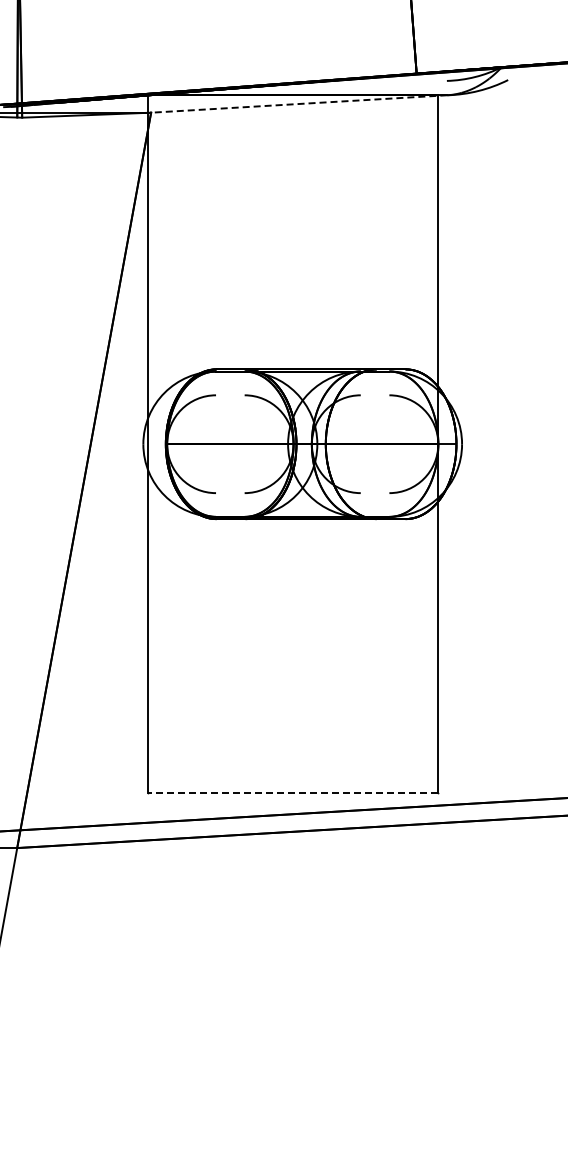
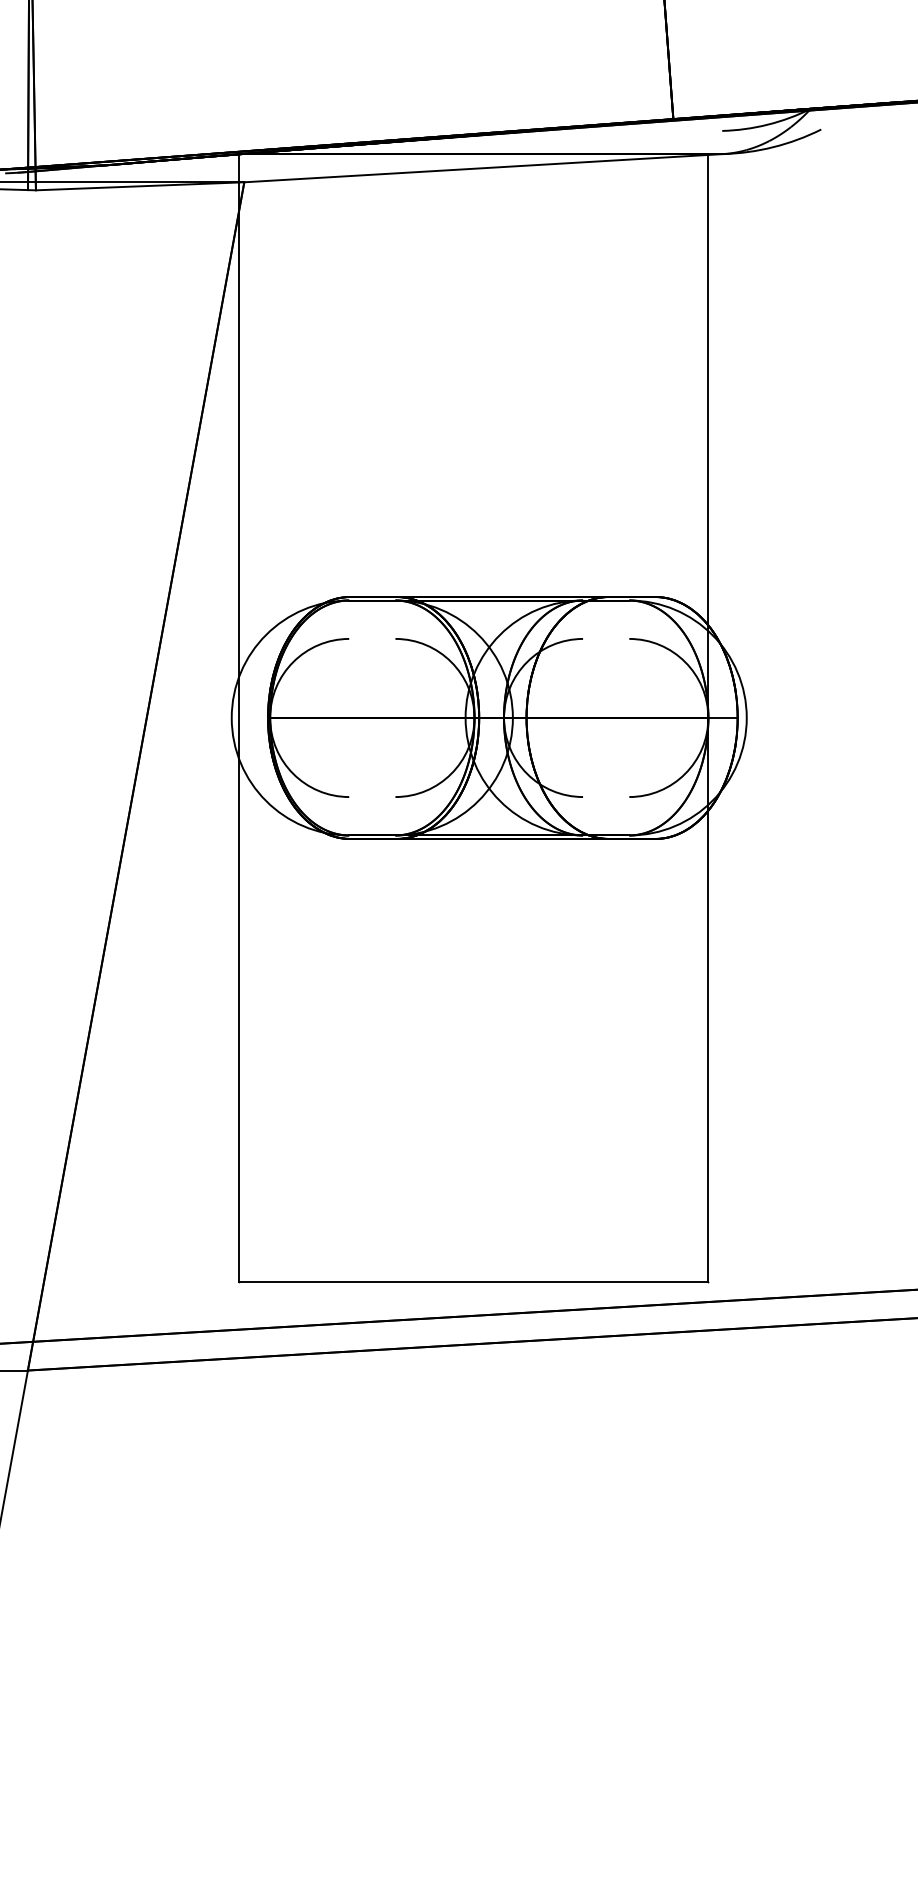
line: (298, 104) -> (482, 169), dashed -> solid
line: (292, 793) -> (472, 1282), dashed -> solid

